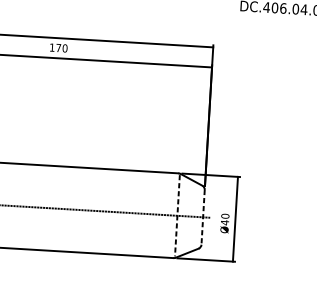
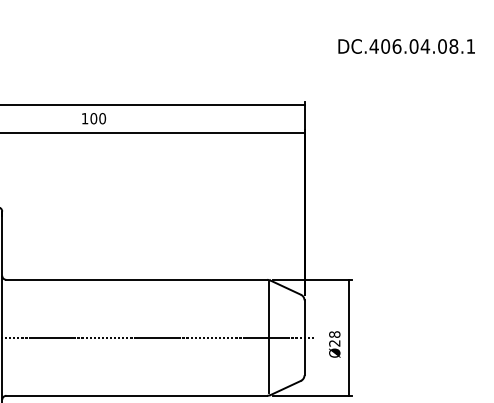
text: (58, 47) -> (93, 118), 170 -> 100
line: (177, 215) -> (269, 337), dashed -> solid
line: (203, 217) -> (304, 338), dashed -> solid
text: (225, 219) -> (334, 338), Ø40 -> Ø28

